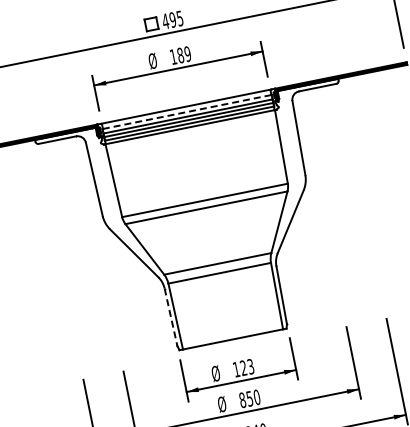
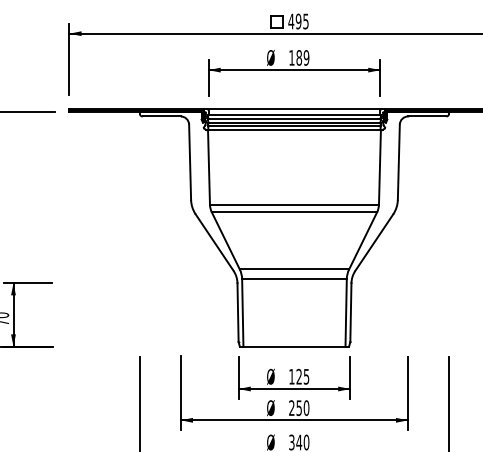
line: (187, 111) -> (294, 114), dashed -> solid
line: (171, 318) -> (238, 313), dashed -> solid
text: (250, 365) -> (306, 375), 123 -> 125
text: (242, 399) -> (291, 407), 850 -> 250

